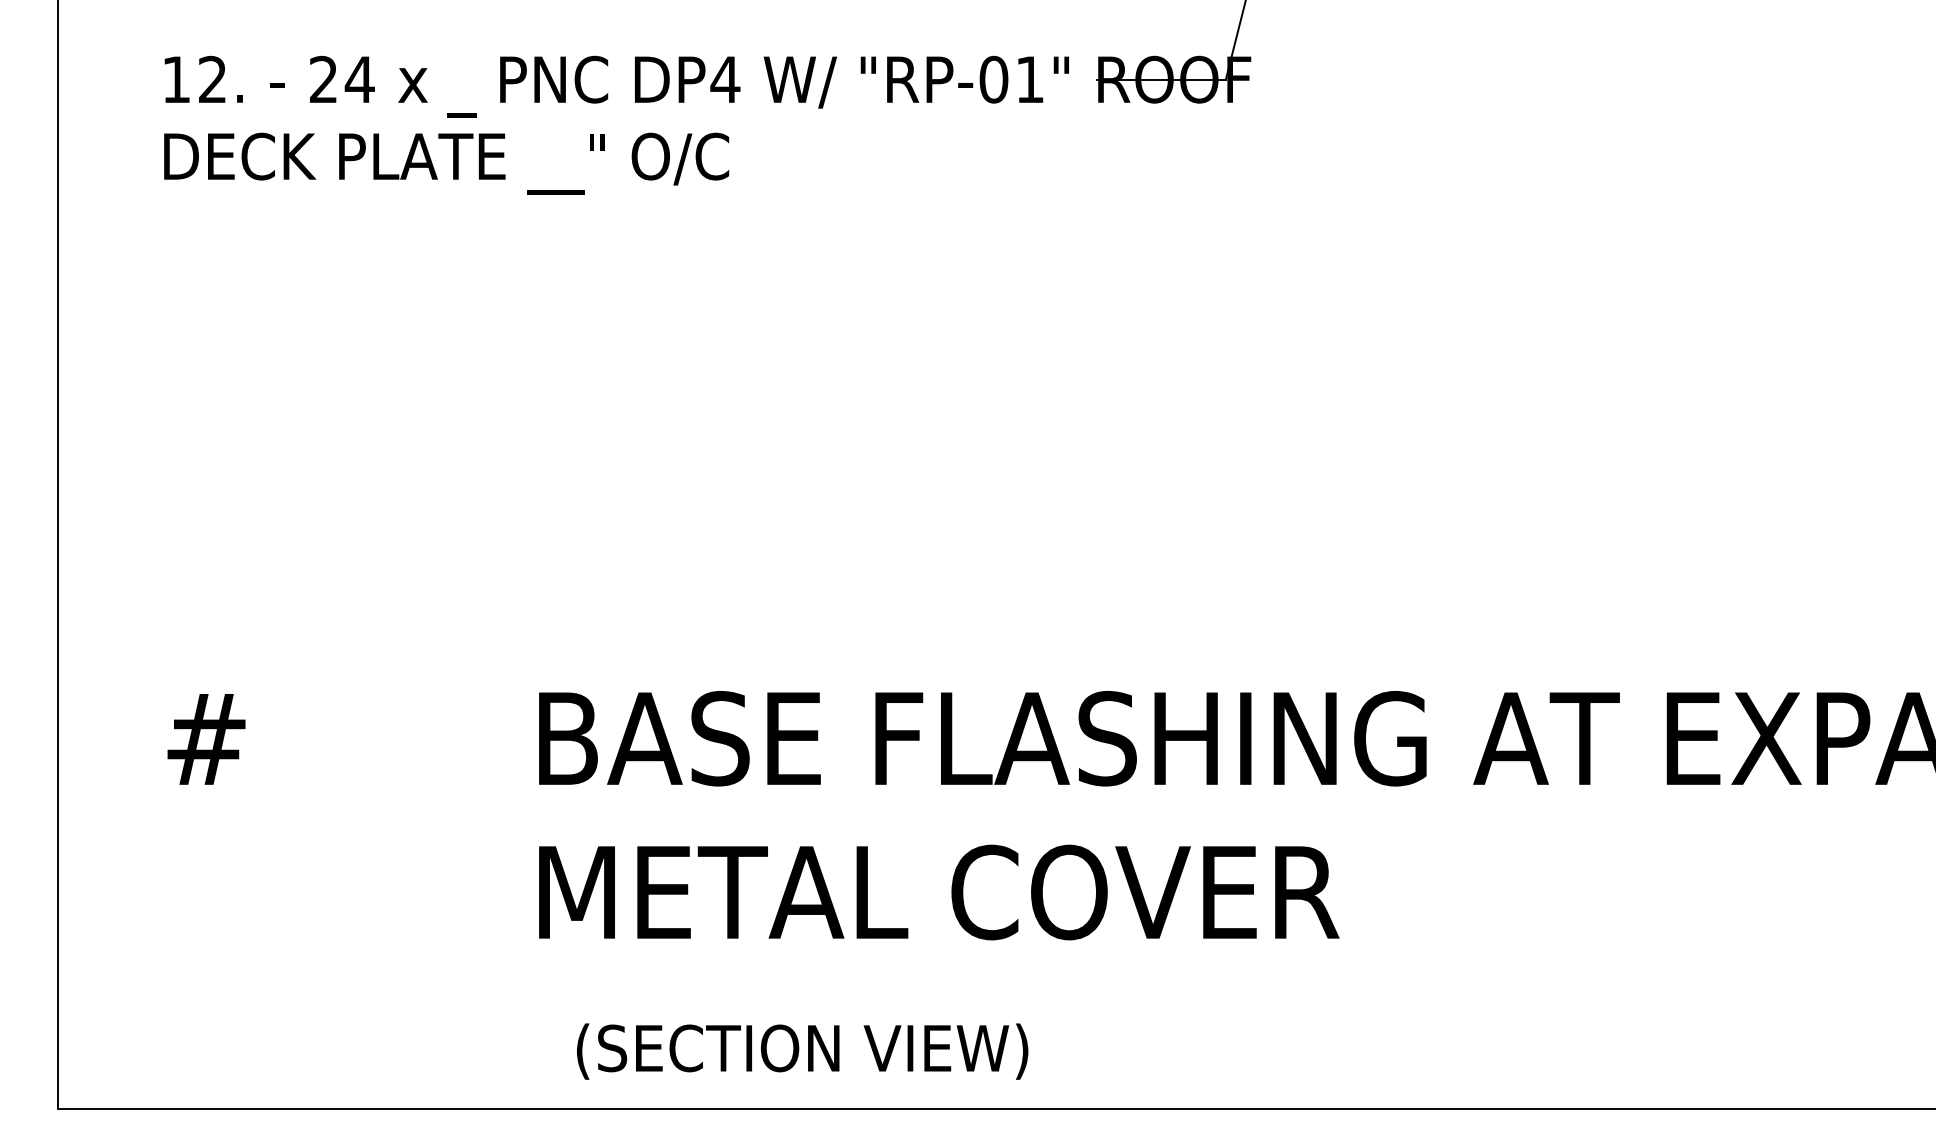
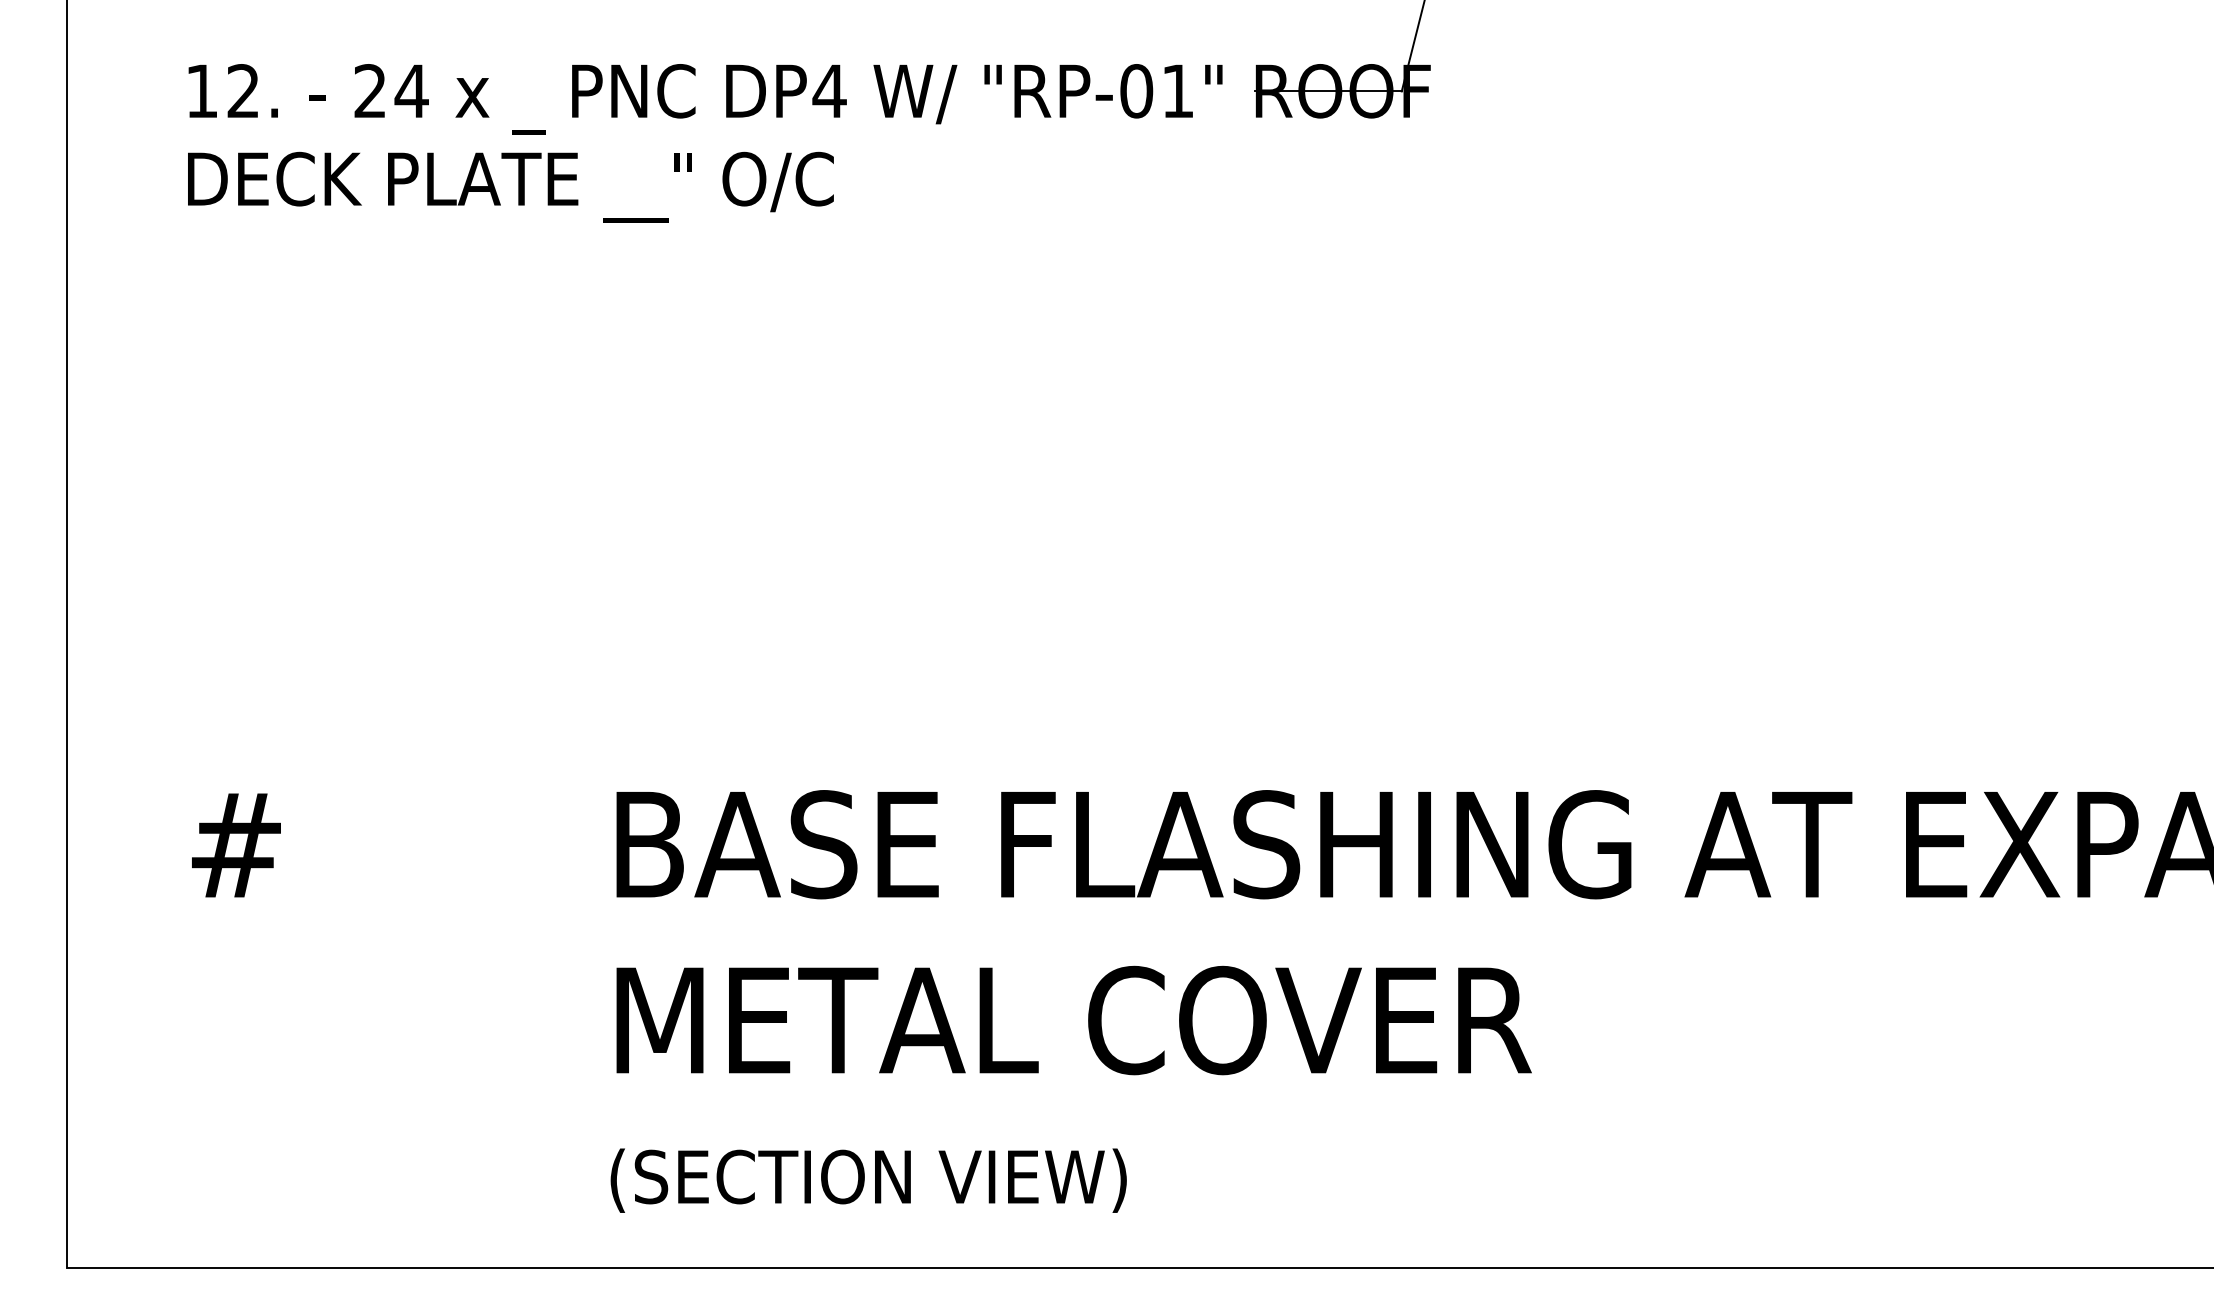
text: (802, 1051) -> (868, 1180), moved

